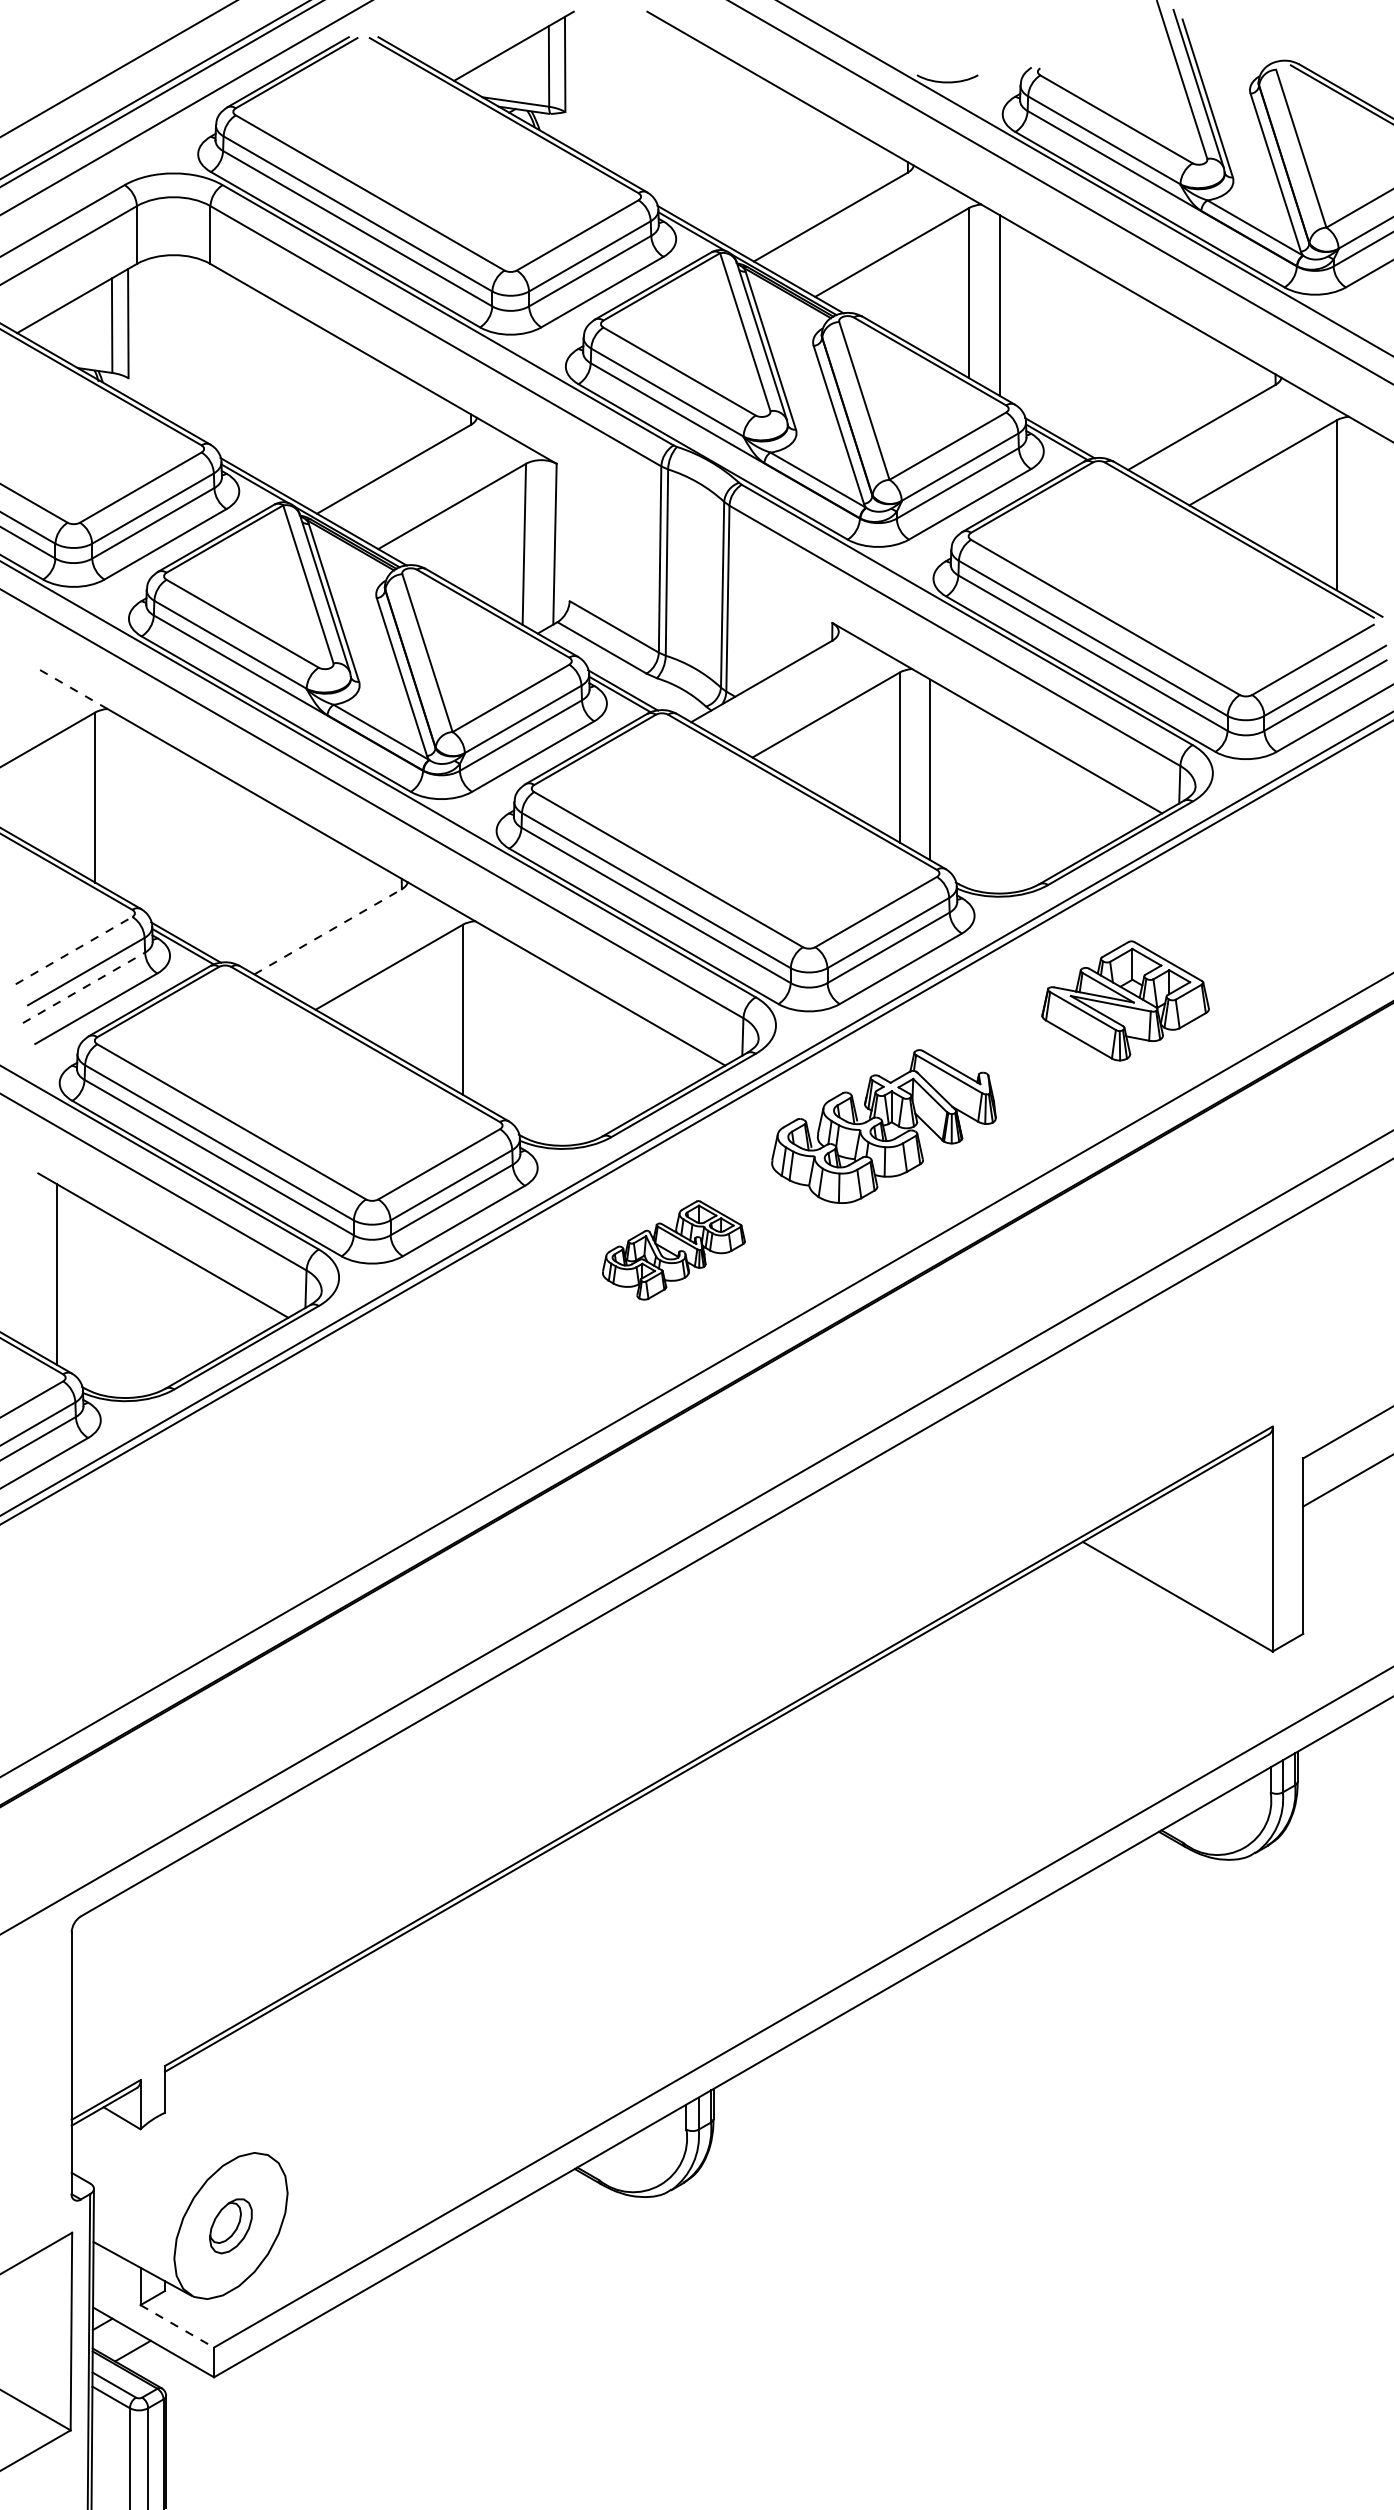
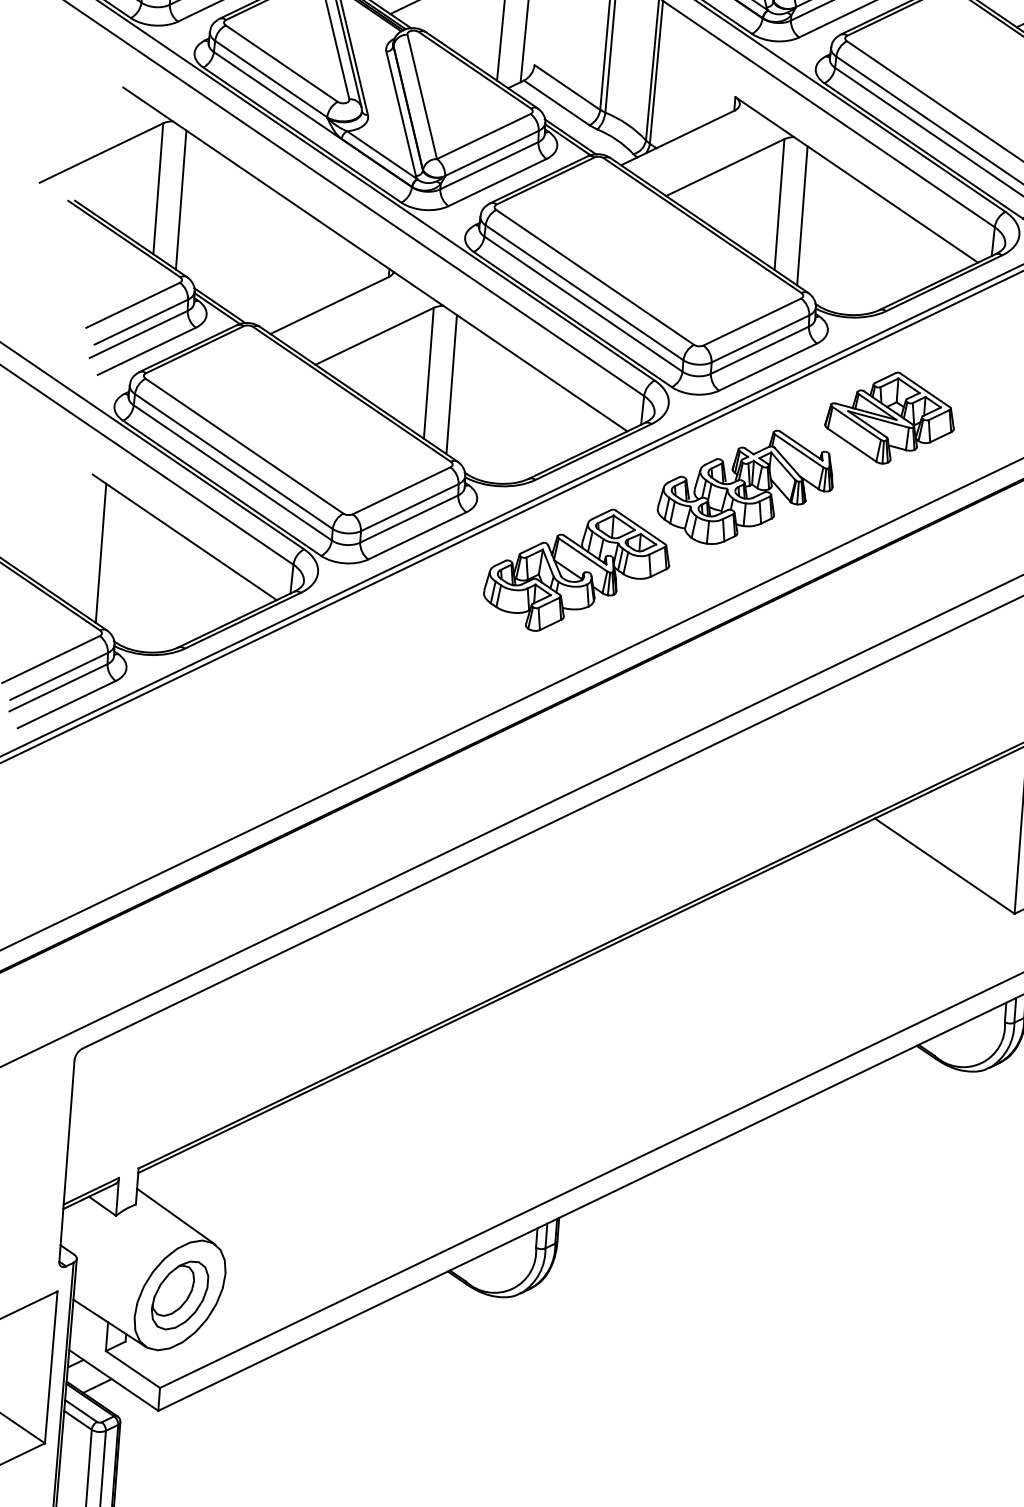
line: (73, 689) -> (147, 104), dashed -> solid
line: (125, 809) -> (180, 199), added
line: (328, 931) -> (329, 305), dashed -> solid
line: (74, 950) -> (133, 305), dashed -> solid
line: (84, 987) -> (139, 334), dashed -> solid
part: (1125, 1000) -> (890, 417), moved
line: (493, 1021) -> (451, 384), added
part: (673, 1250) -> (576, 570), size x1.67
line: (218, 2124) -> (176, 1216), added
part: (230, 2226) -> (179, 1295), size x1.67
line: (177, 2326) -> (133, 1369), dashed -> solid

